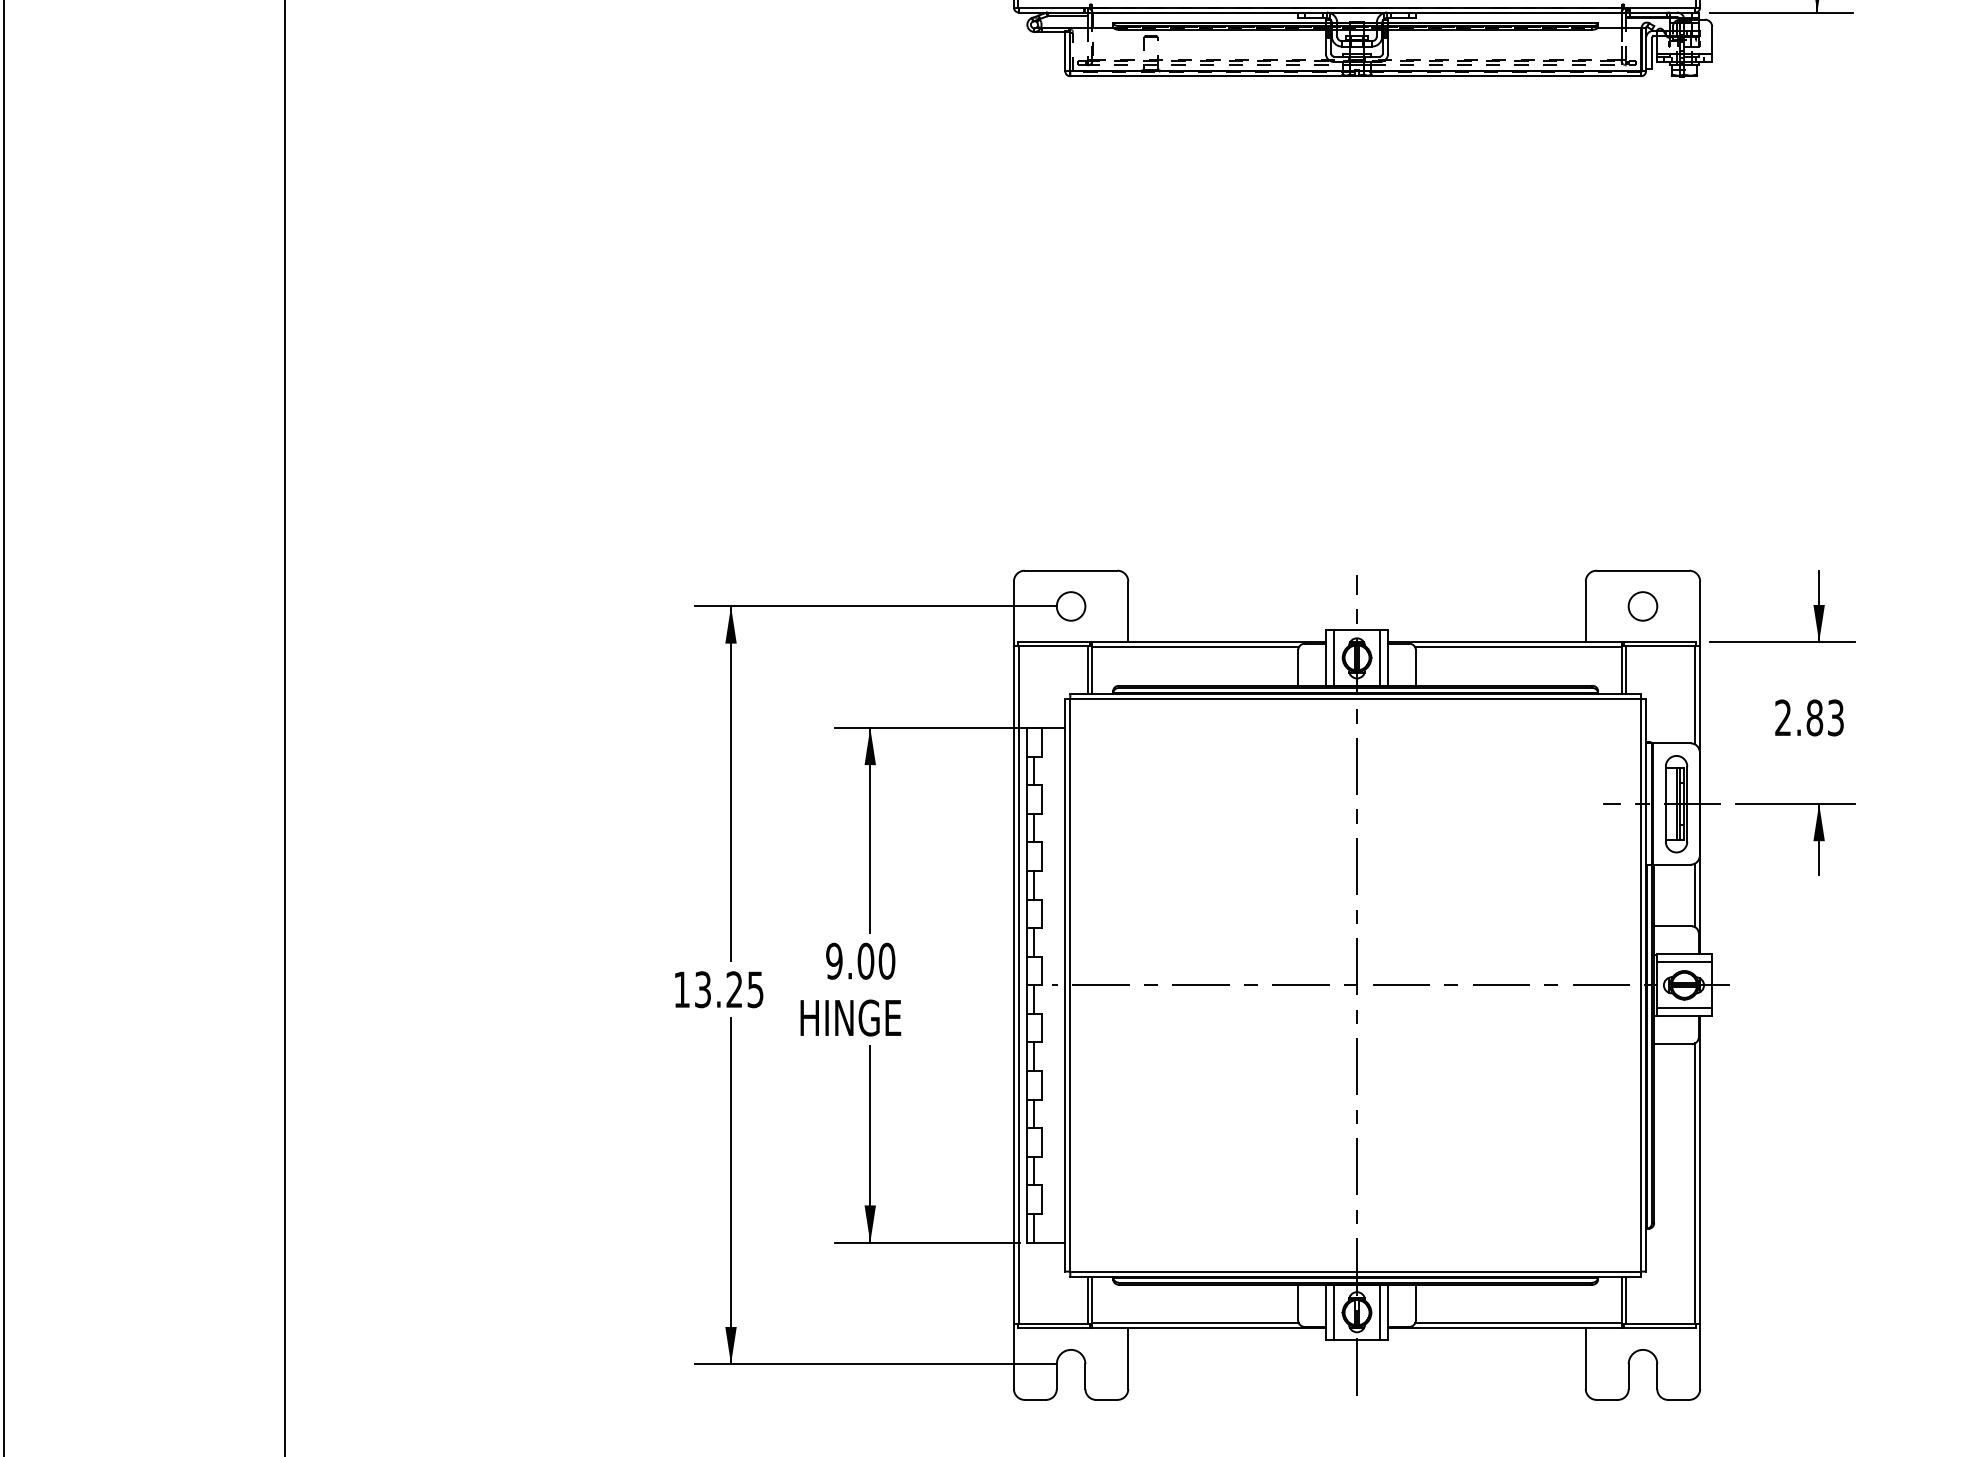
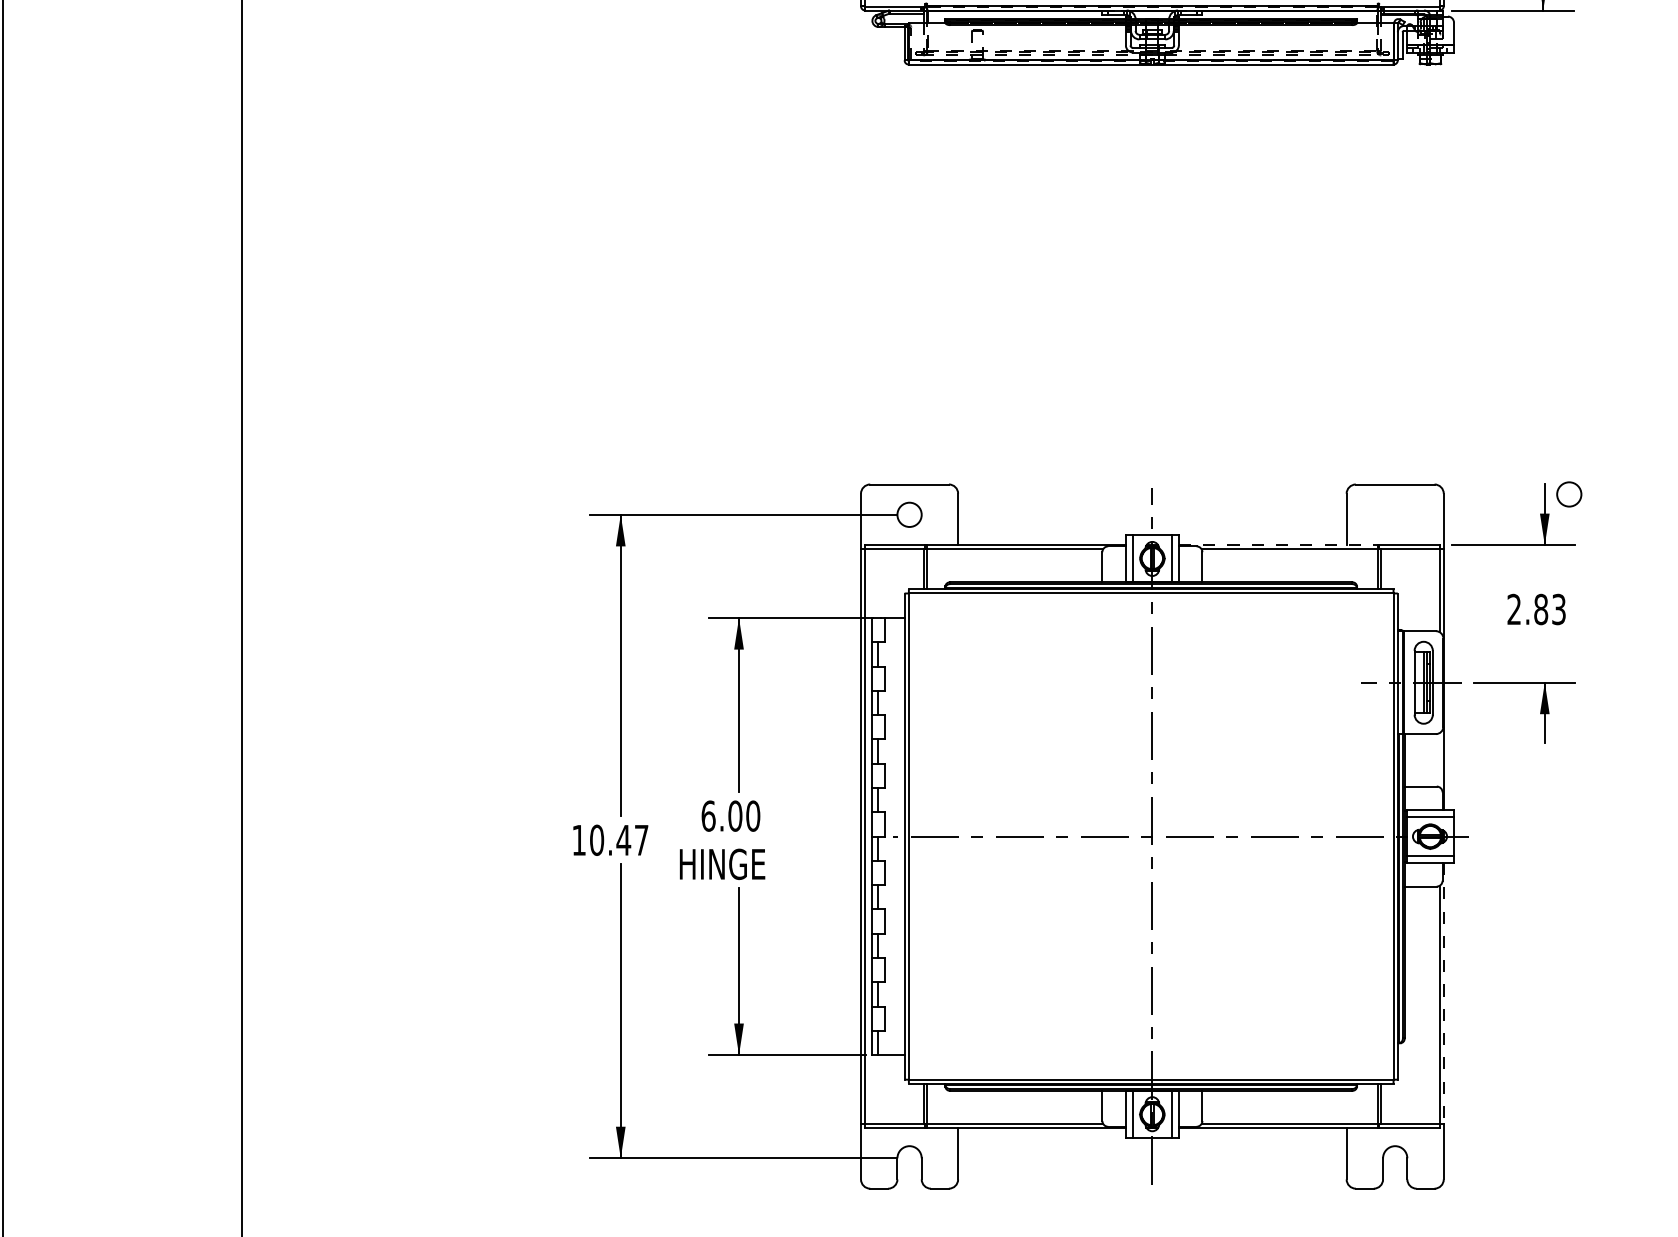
circle: (1642, 606) -> (1568, 494), moved
line: (1505, 642) -> (1278, 545), solid -> dashed
line: (1695, 895) -> (1439, 760), removed
text: (834, 960) -> (708, 815), 9.00 -> 6.00
text: (728, 989) -> (618, 840), 13.25 -> 10.47
line: (1700, 1170) -> (1444, 993), solid -> dashed

